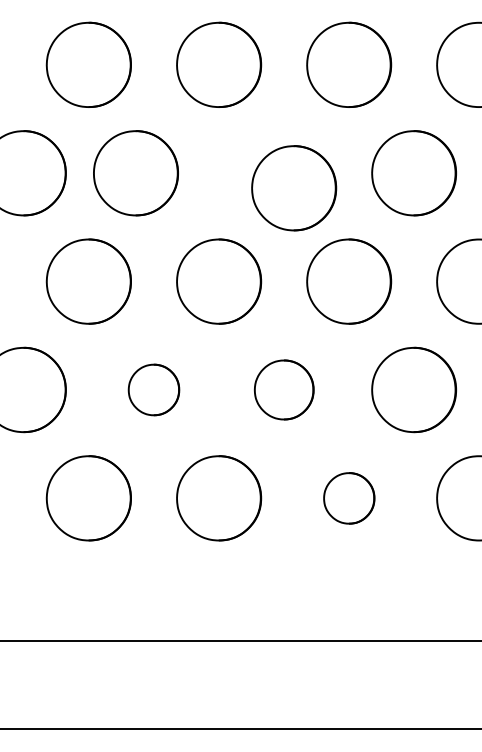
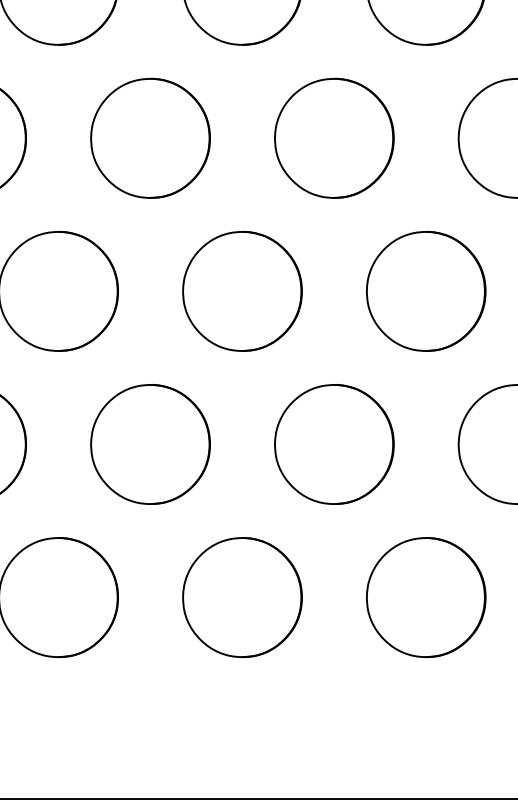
part: (135, 173) -> (149, 138), moved
part: (294, 188) -> (334, 138), moved
part: (153, 389) -> (149, 443), size x1.67
part: (284, 389) -> (334, 443), size x1.43
part: (349, 498) -> (426, 597), size x1.67

